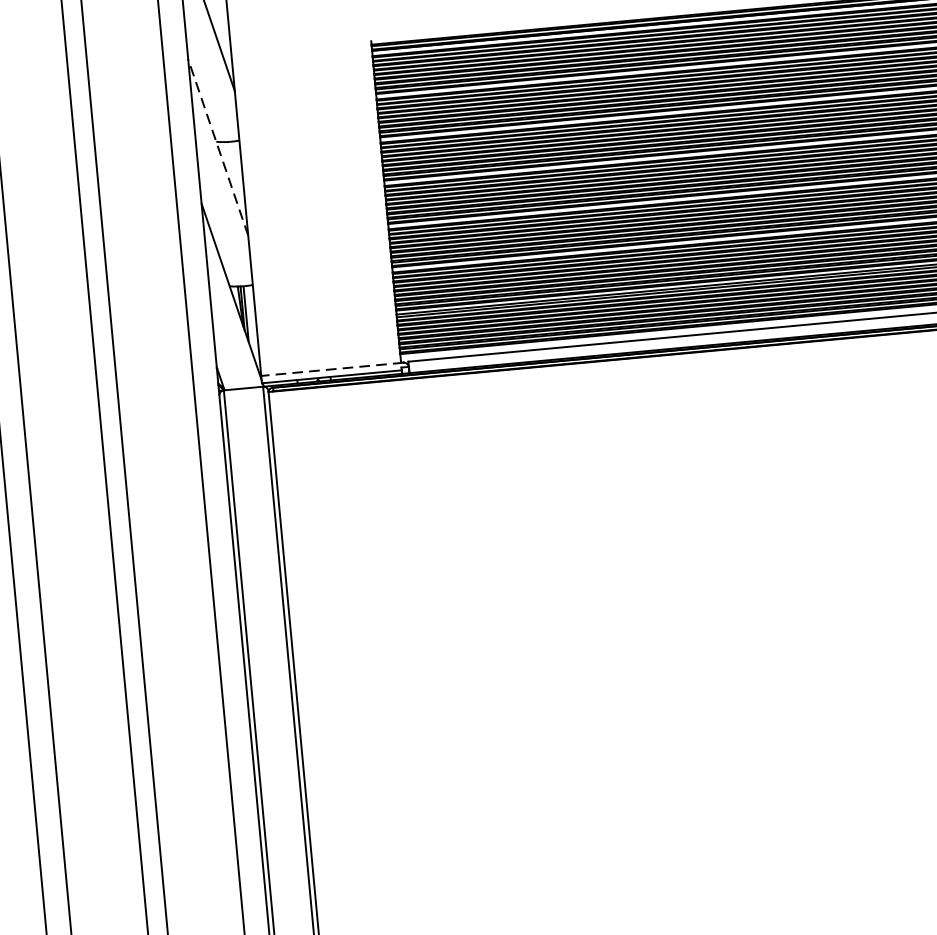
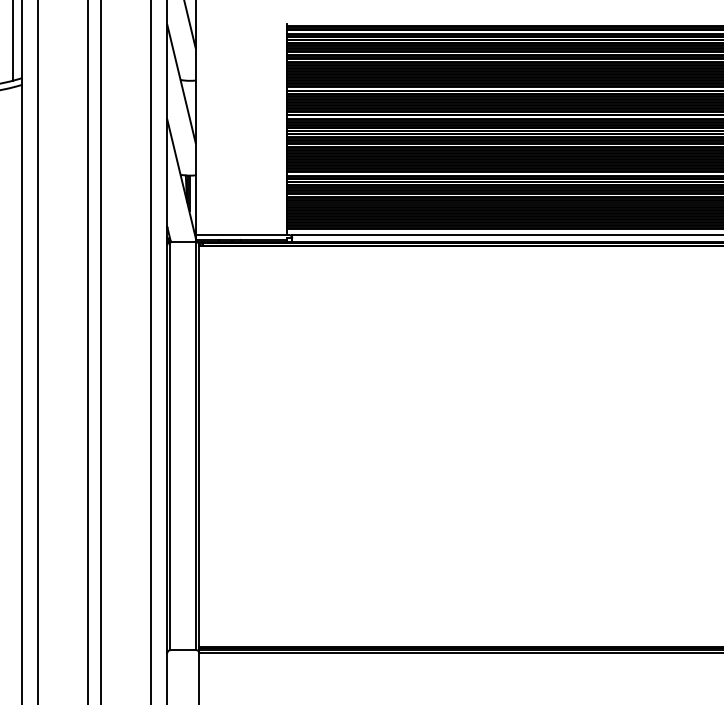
line: (218, 147) -> (181, 83), dashed -> solid
line: (332, 370) -> (242, 235), dashed -> solid

